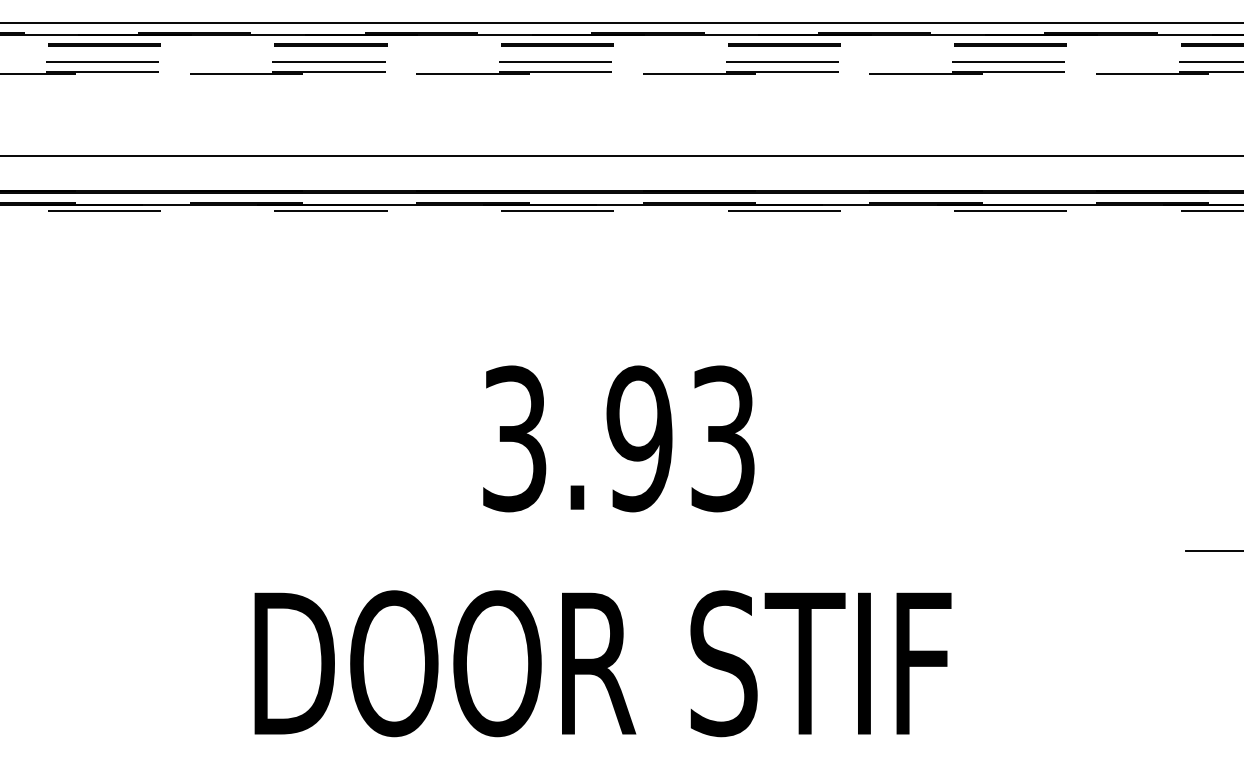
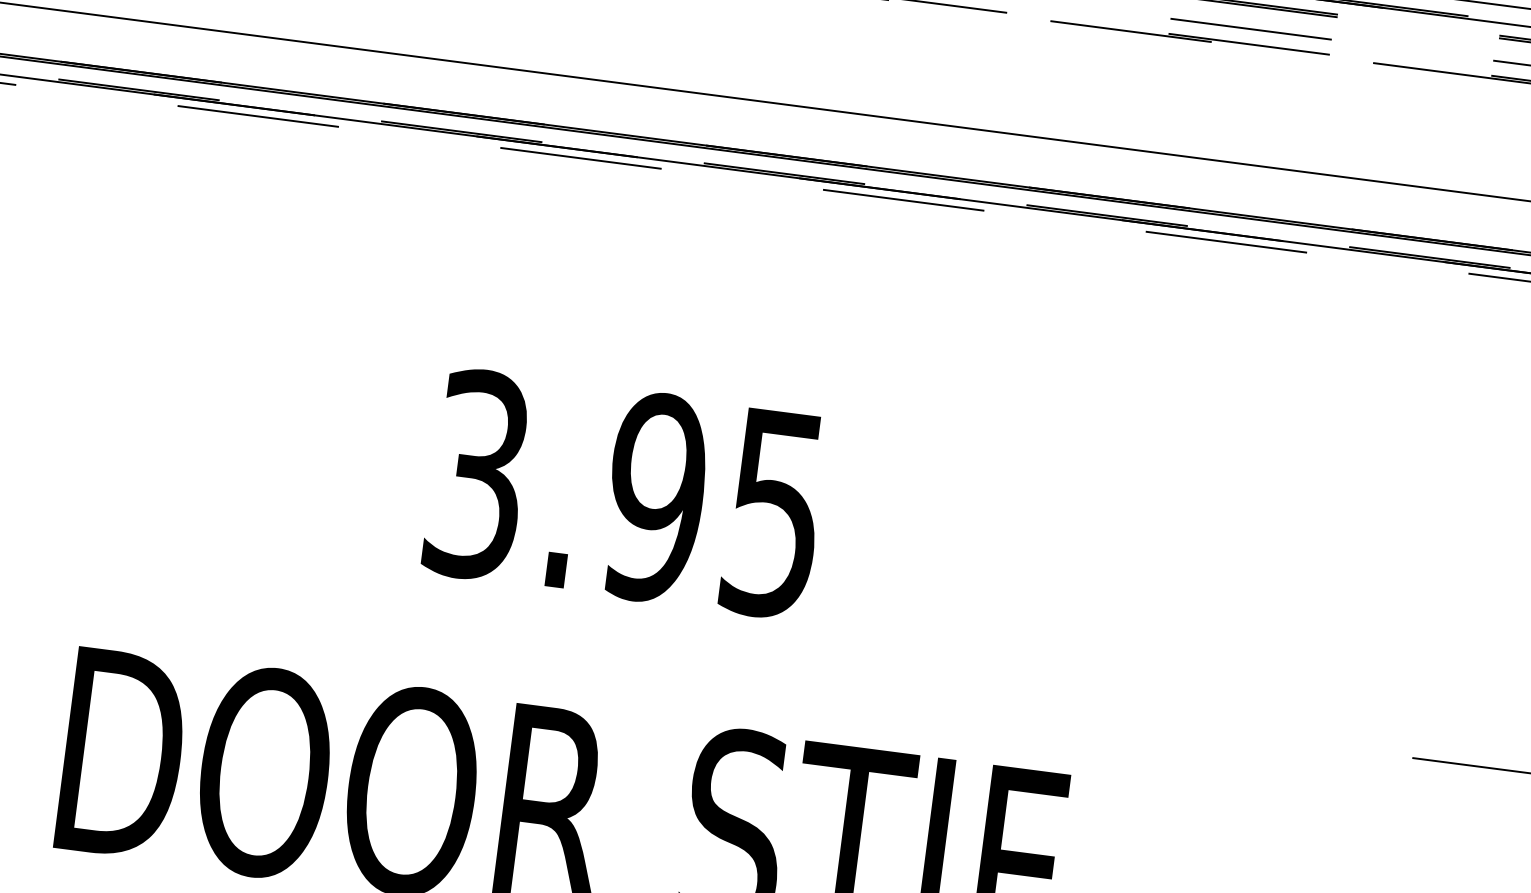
text: (722, 438) -> (773, 512), 3.93 -> 3.95

